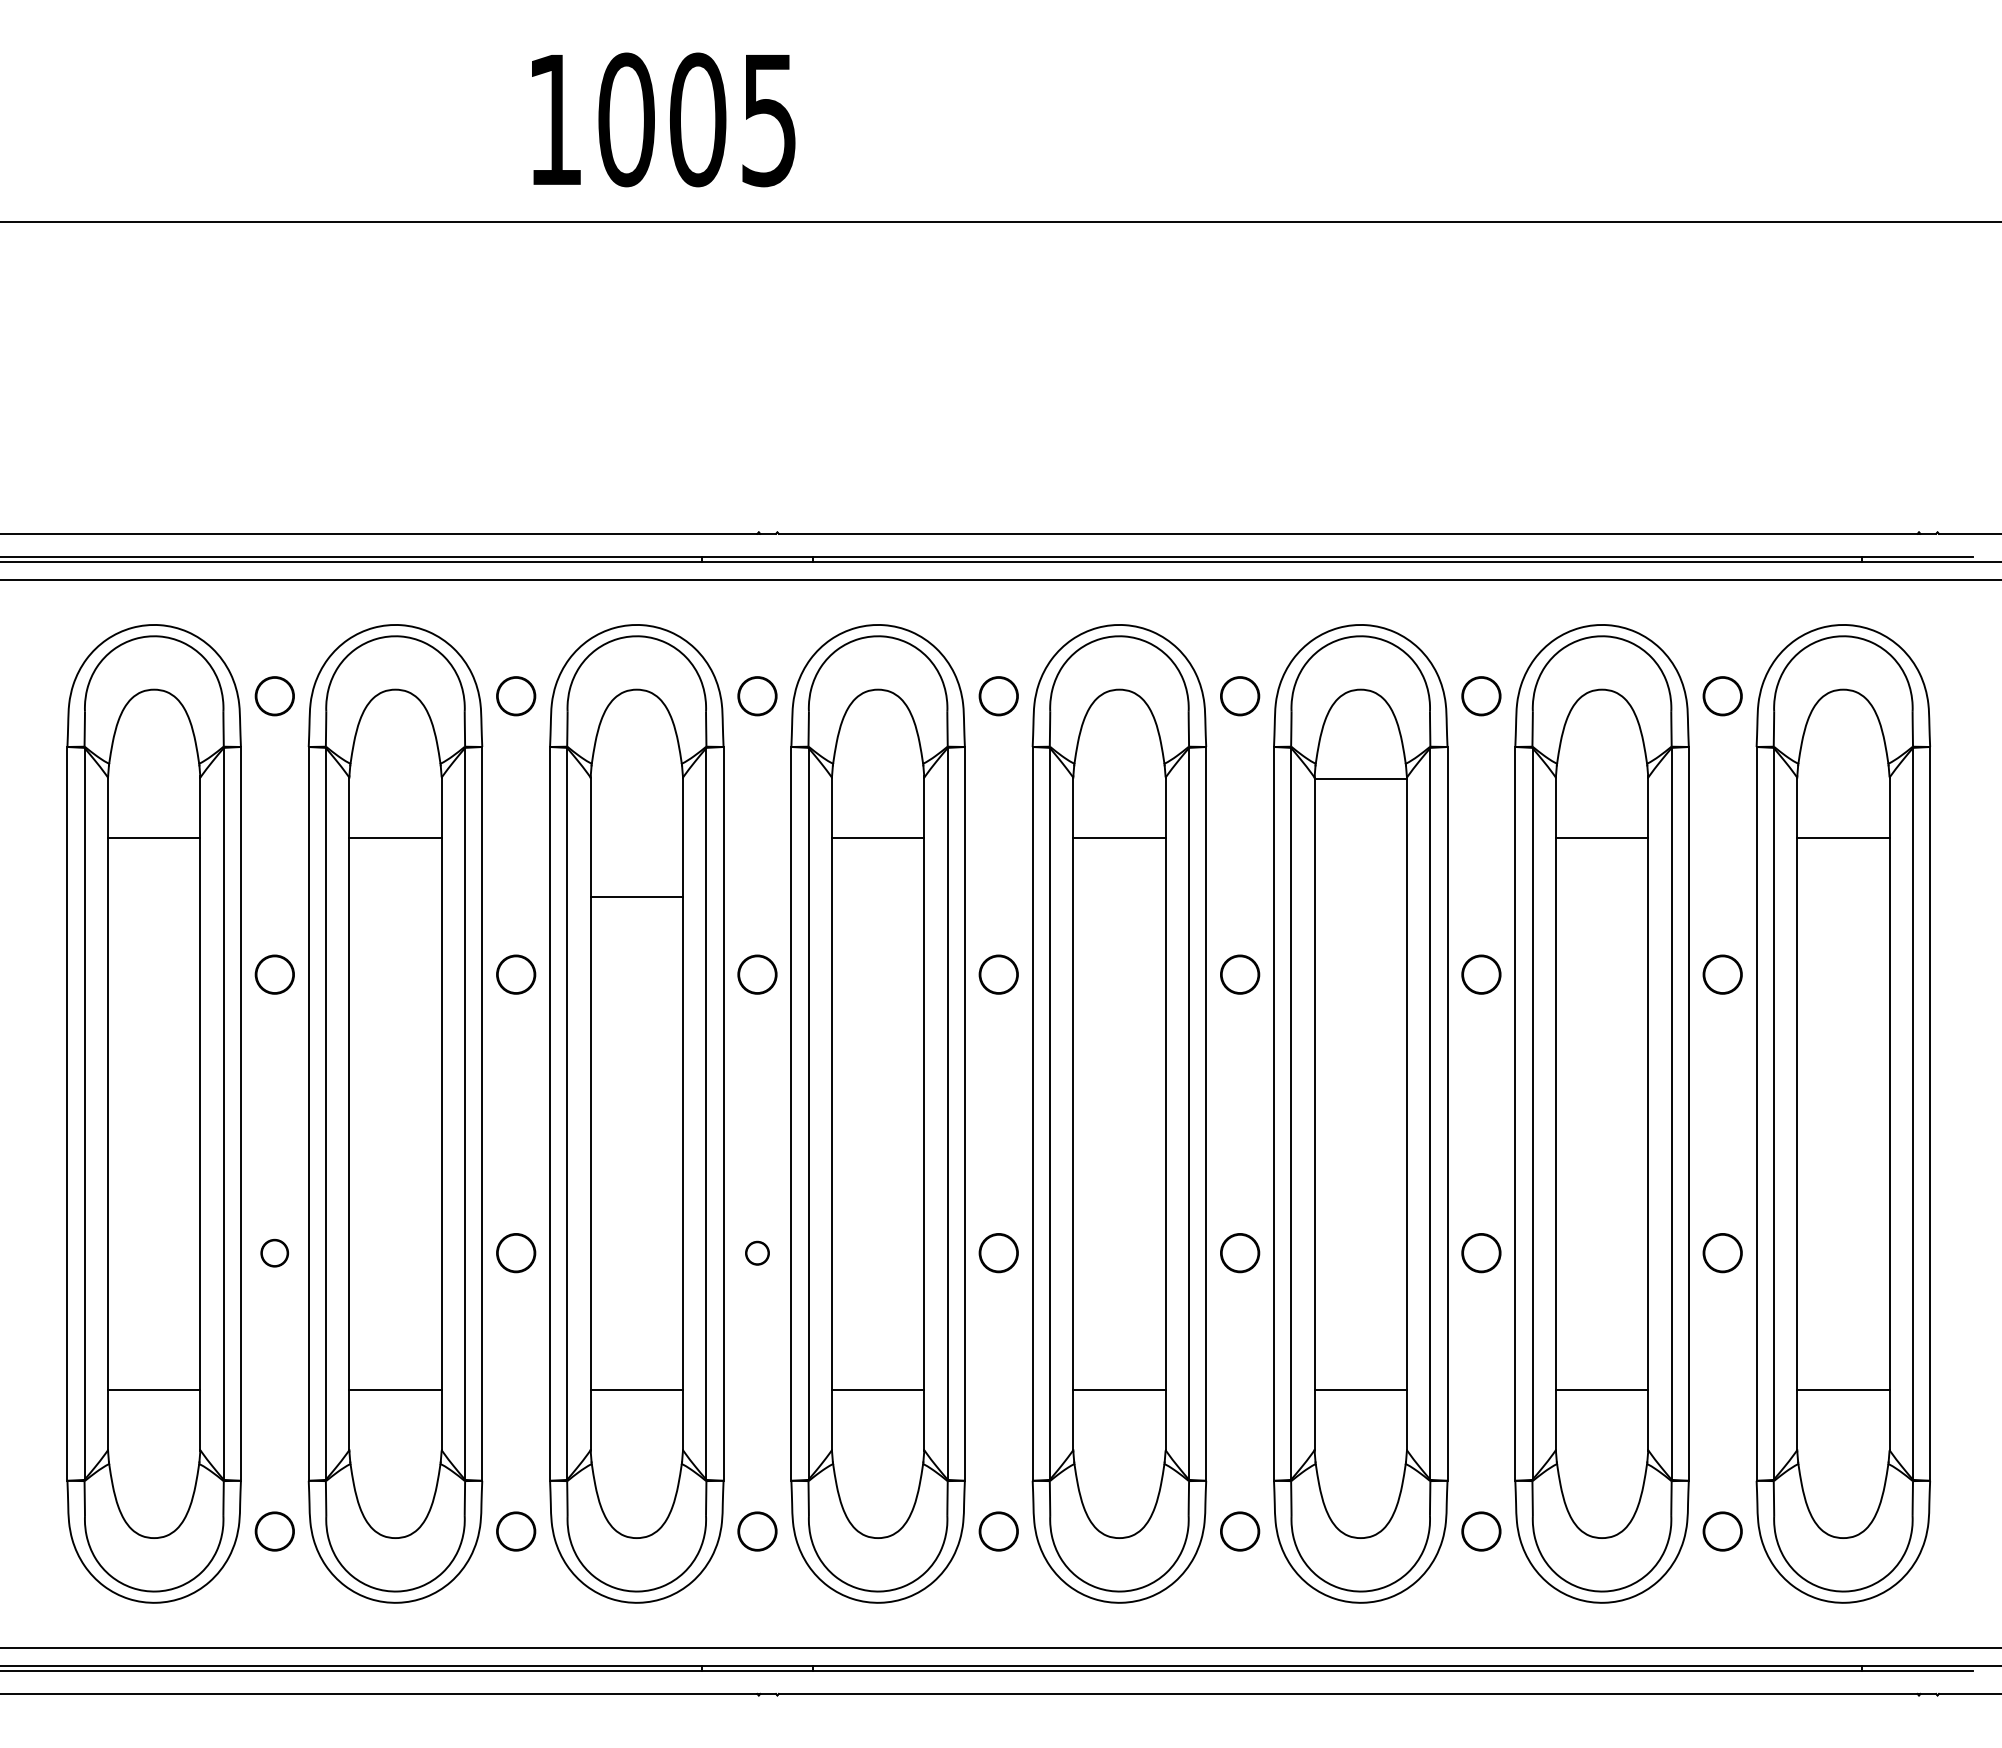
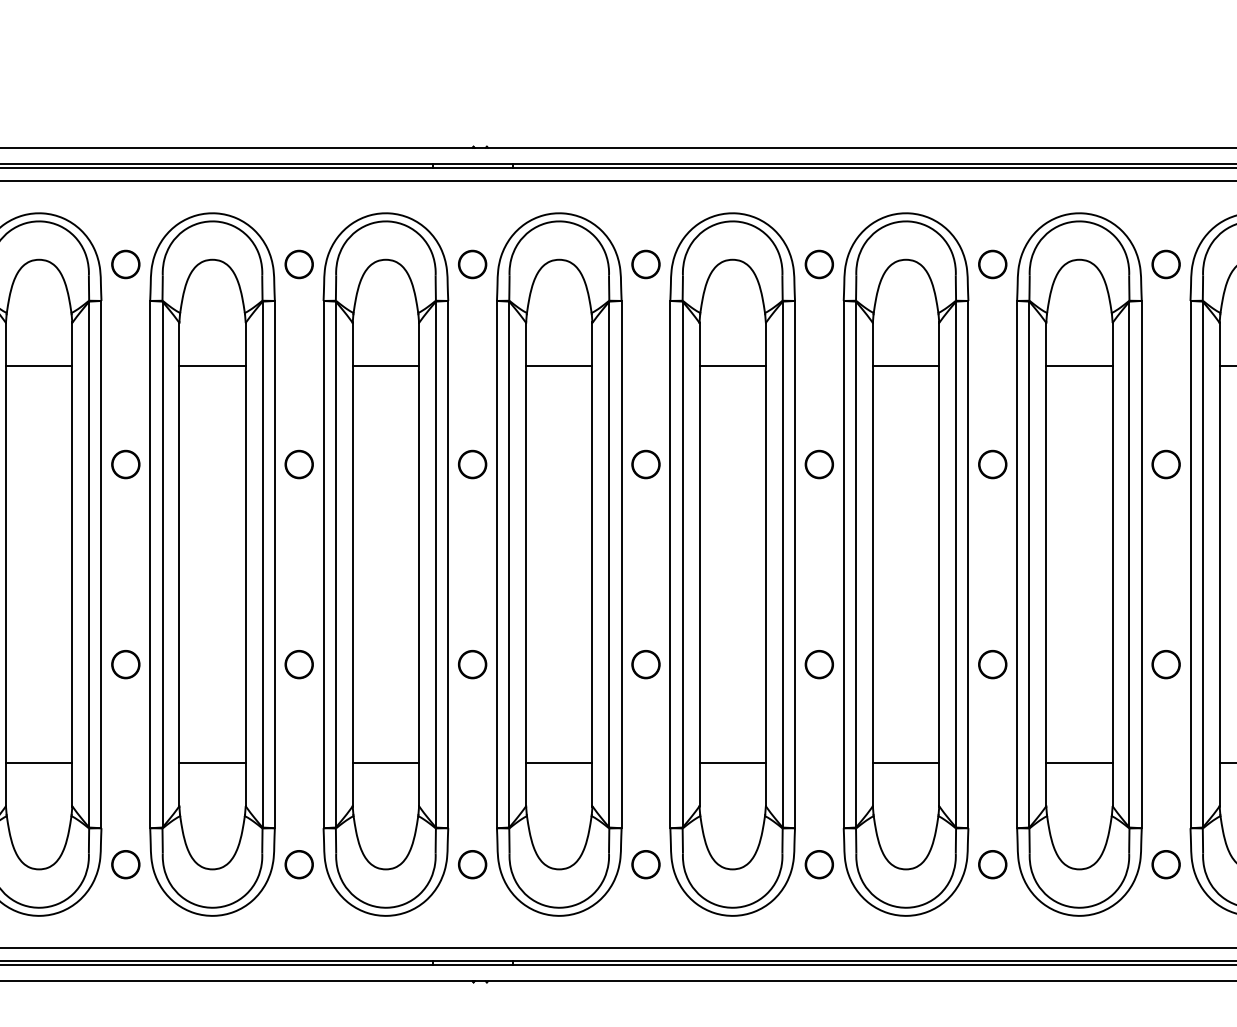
line: (1360, 778) -> (905, 365), moved
line: (636, 896) -> (385, 365), moved
circle: (274, 1253) -> (125, 664), size x1.43
circle: (757, 1253) -> (472, 664), size x1.67

